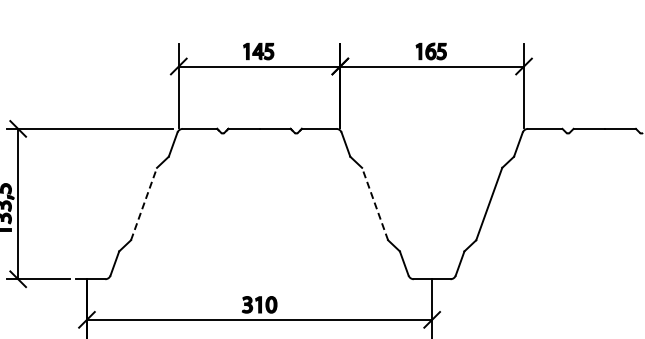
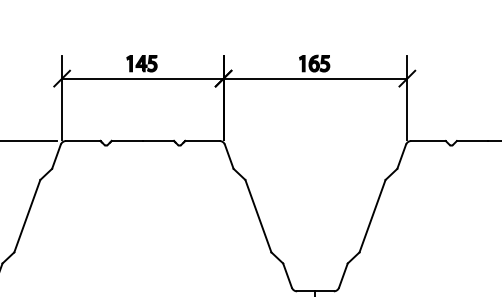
line: (144, 203) -> (27, 215), dashed -> solid
line: (374, 203) -> (257, 215), dashed -> solid

